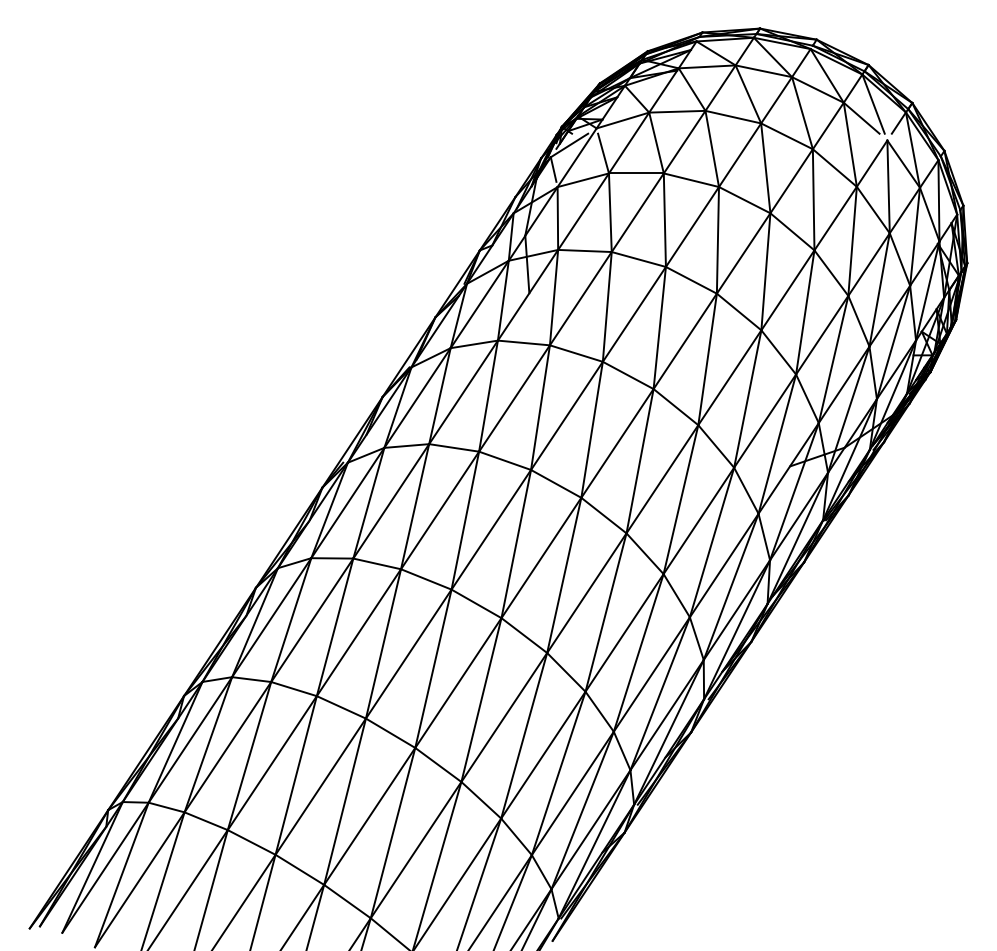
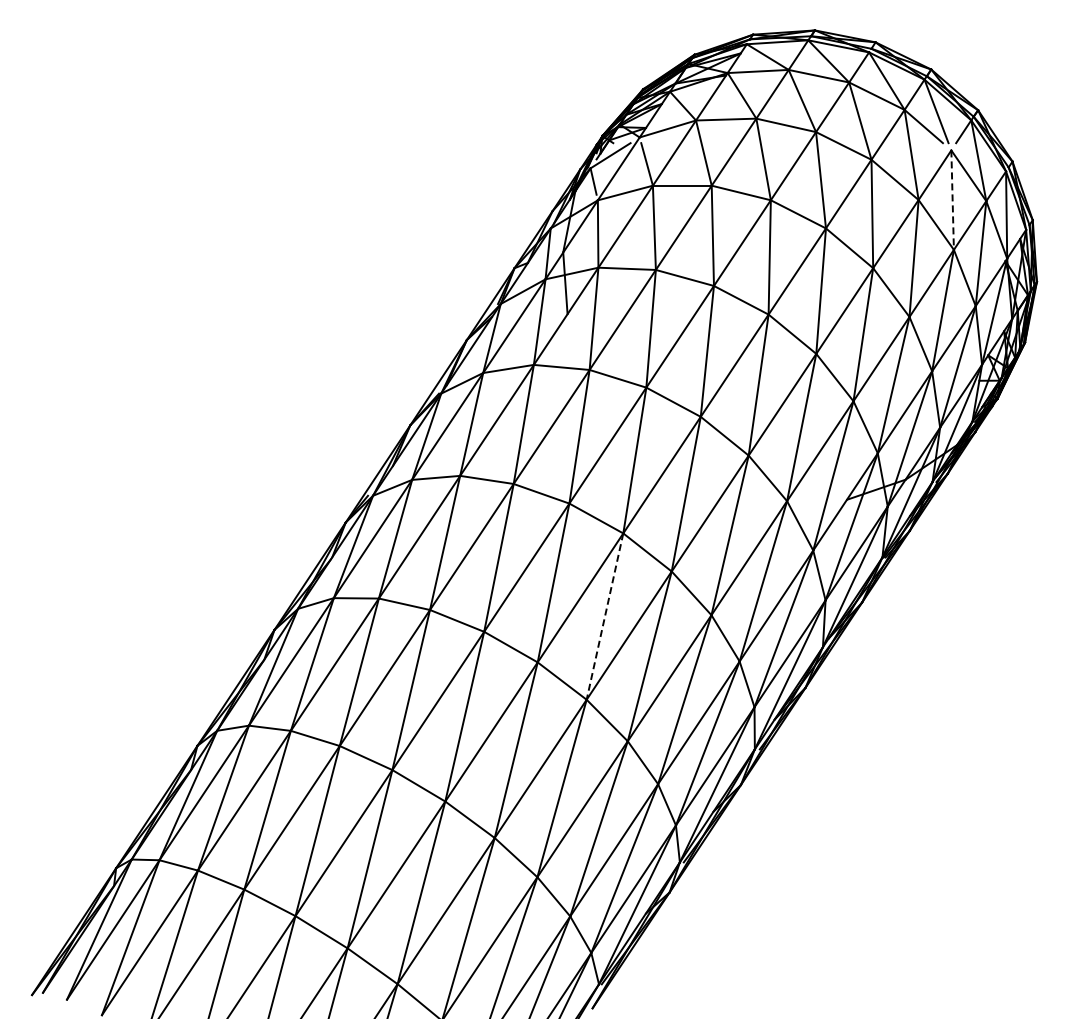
line: (888, 187) -> (952, 200), solid -> dashed
line: (563, 576) -> (604, 617), solid -> dashed

